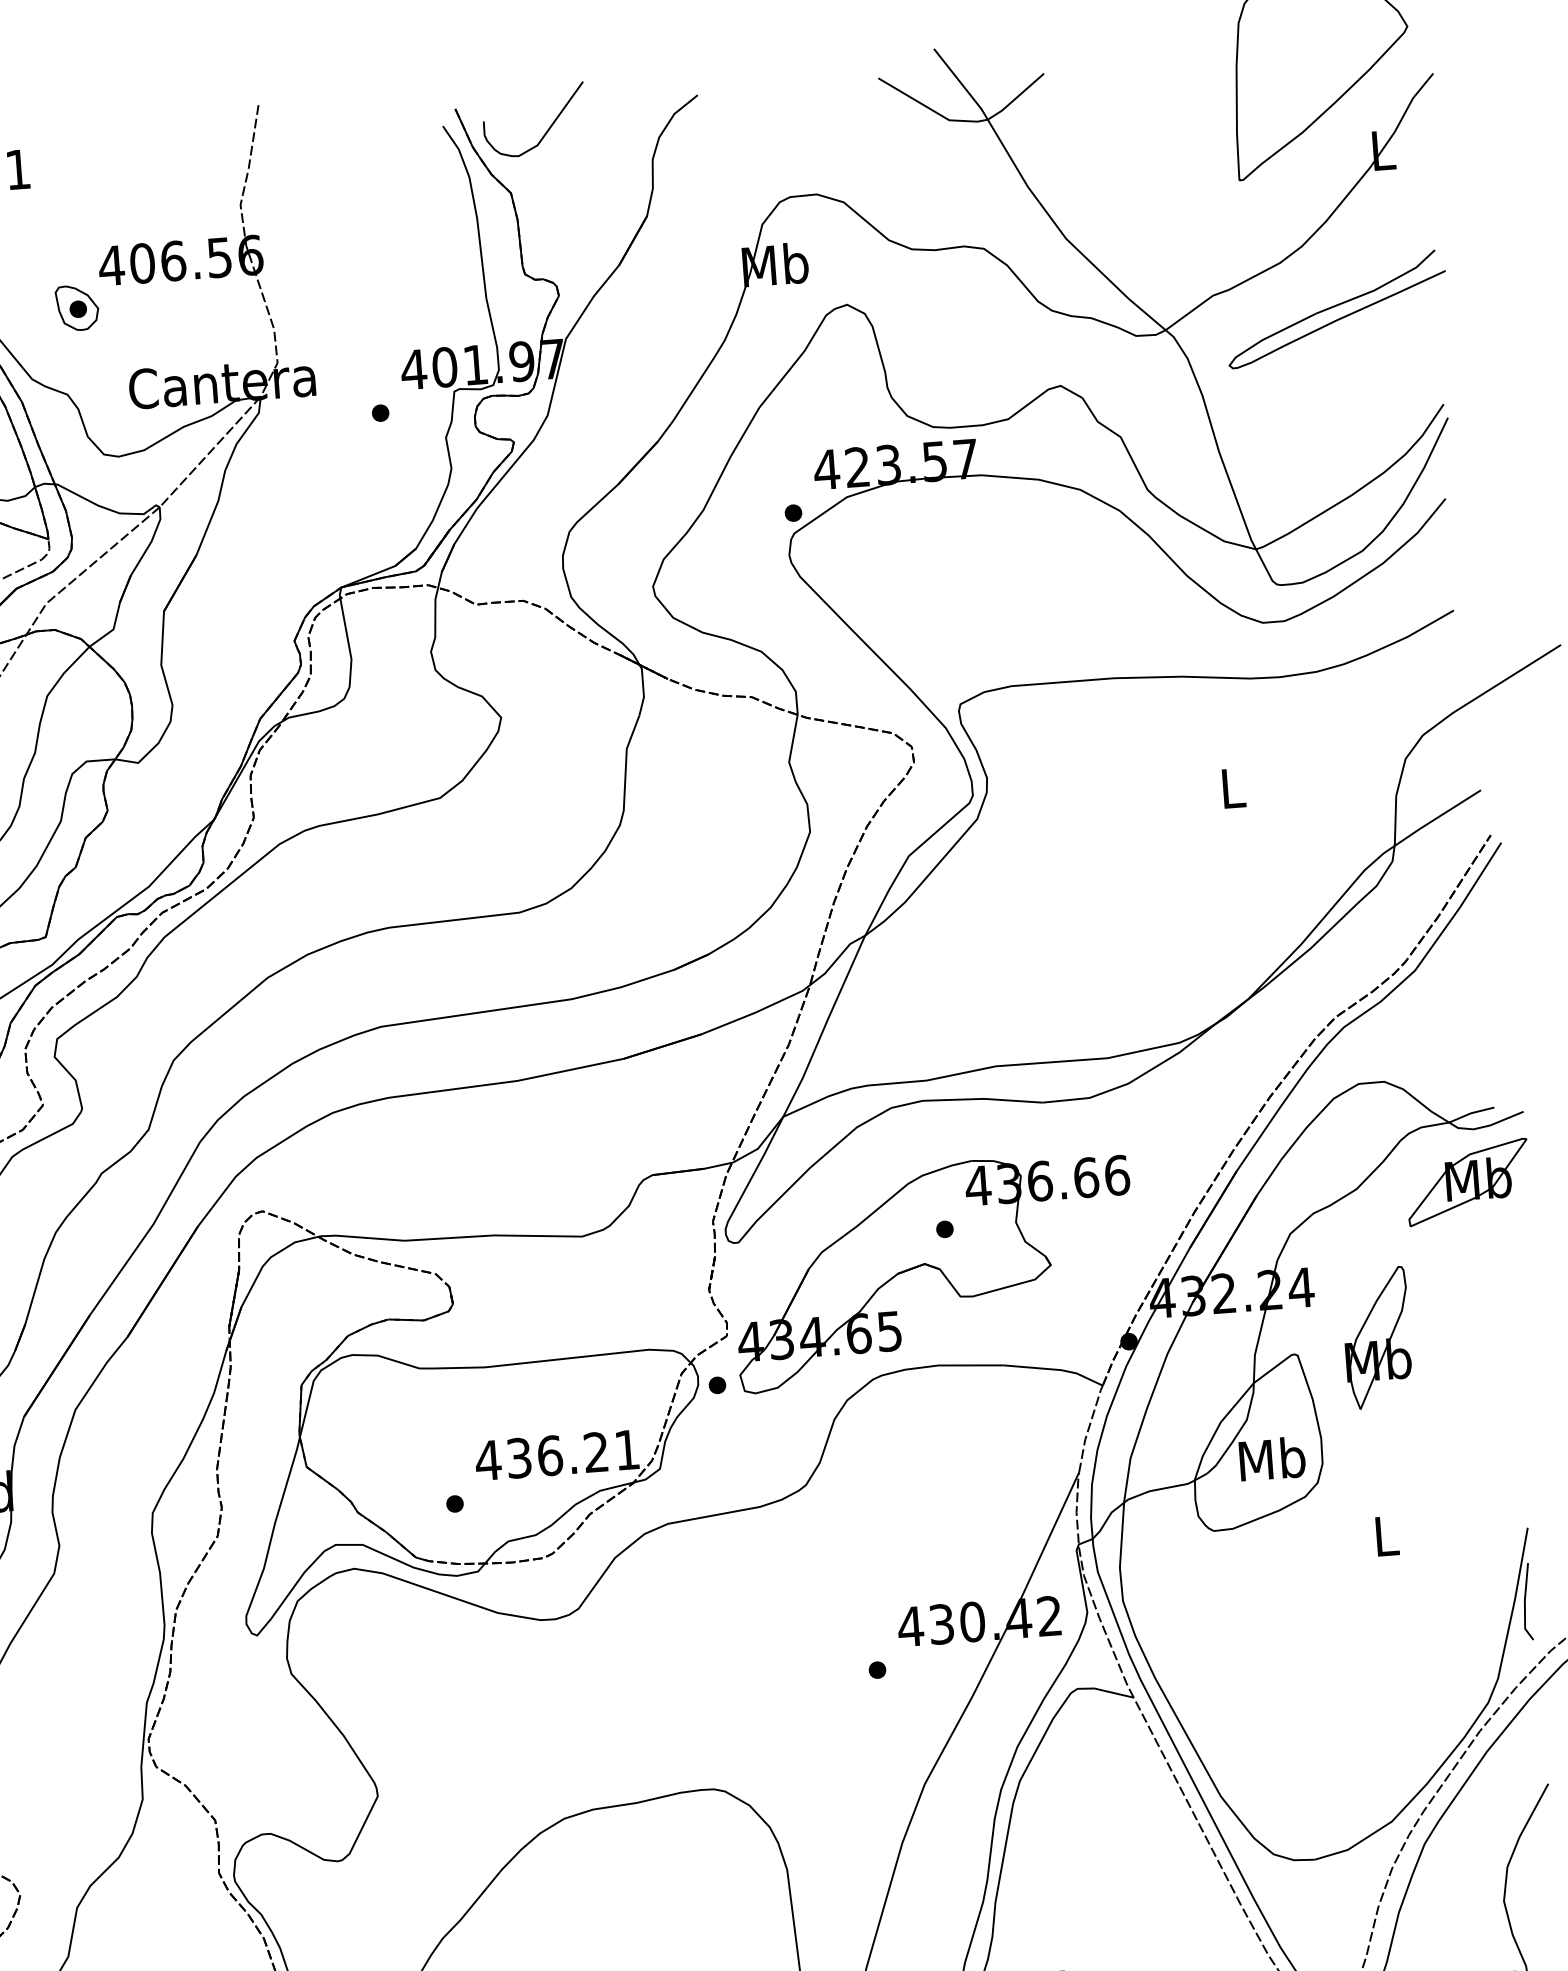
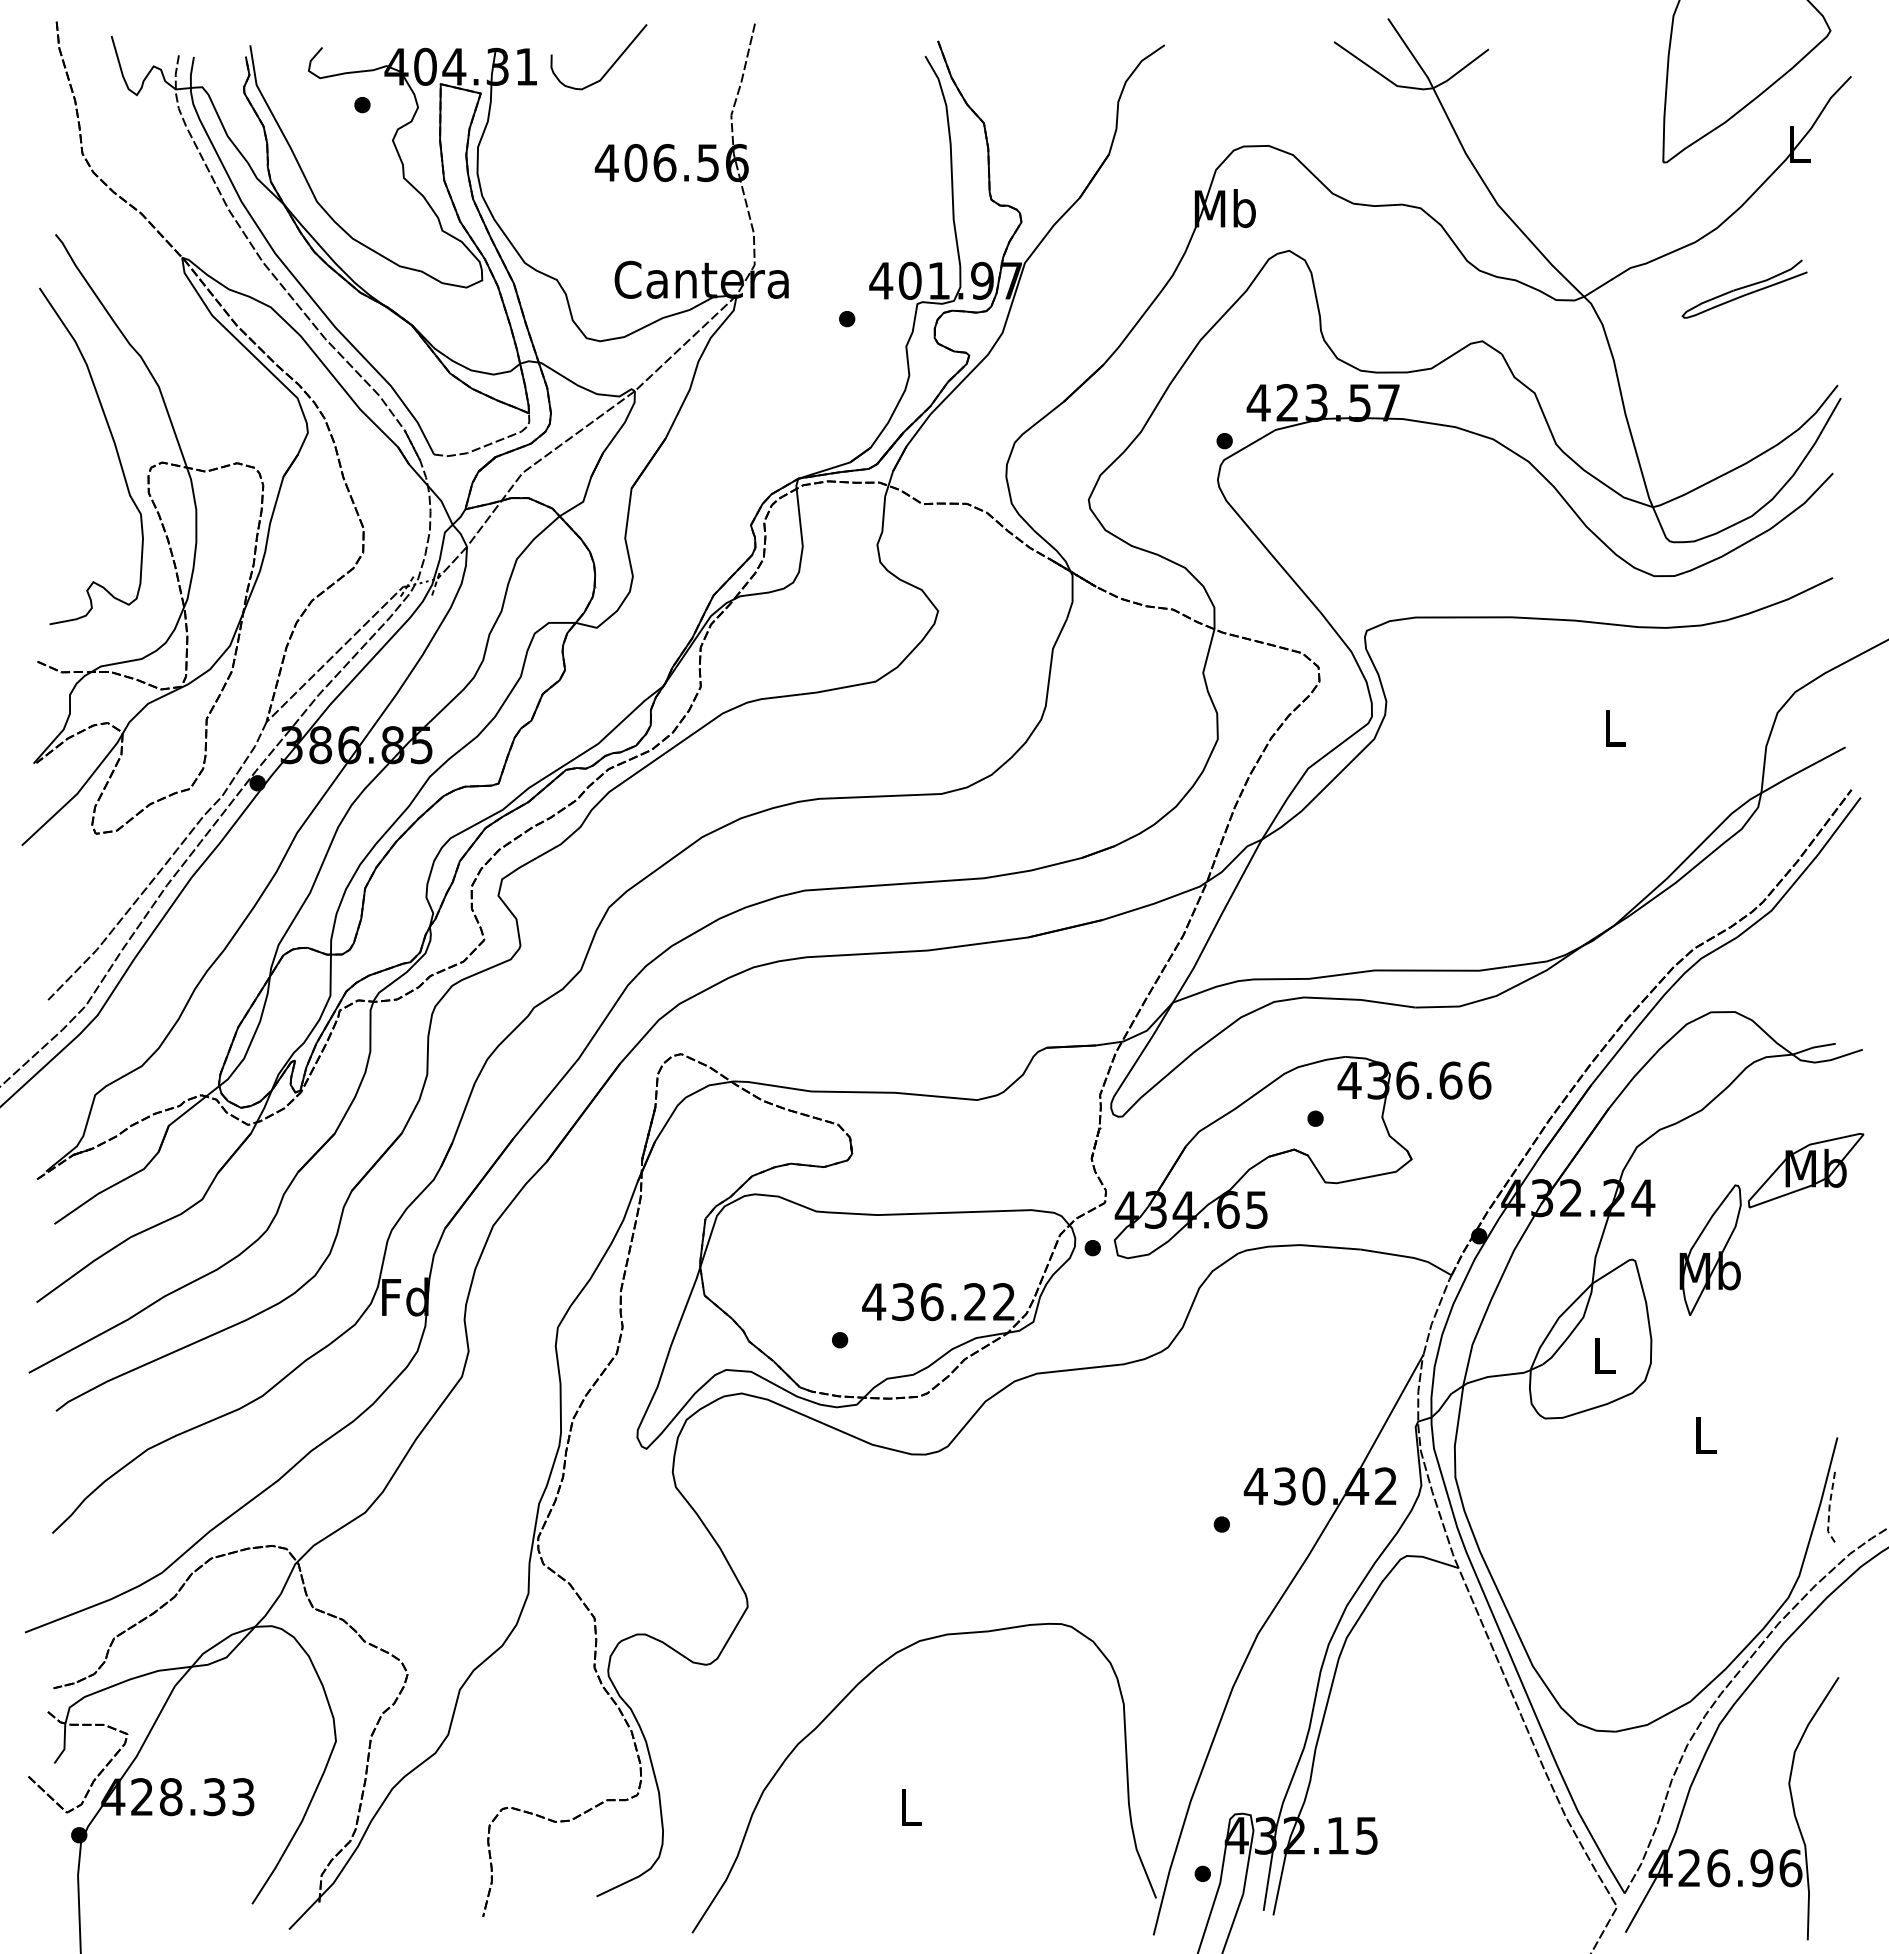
curve: (546, 130) -> (609, 67), moved
part: (77, 307) -> (572, 199), removed
part: (1336, 308) -> (1744, 288), size x0.6
part: (1467, 1182) -> (1805, 1170), moved
text: (626, 1449) -> (1003, 1301), 436.21 -> 436.22
text: (1272, 1458) -> (1604, 1355), Mb -> L
line: (1524, 1603) -> (1829, 1507), solid -> dashed

